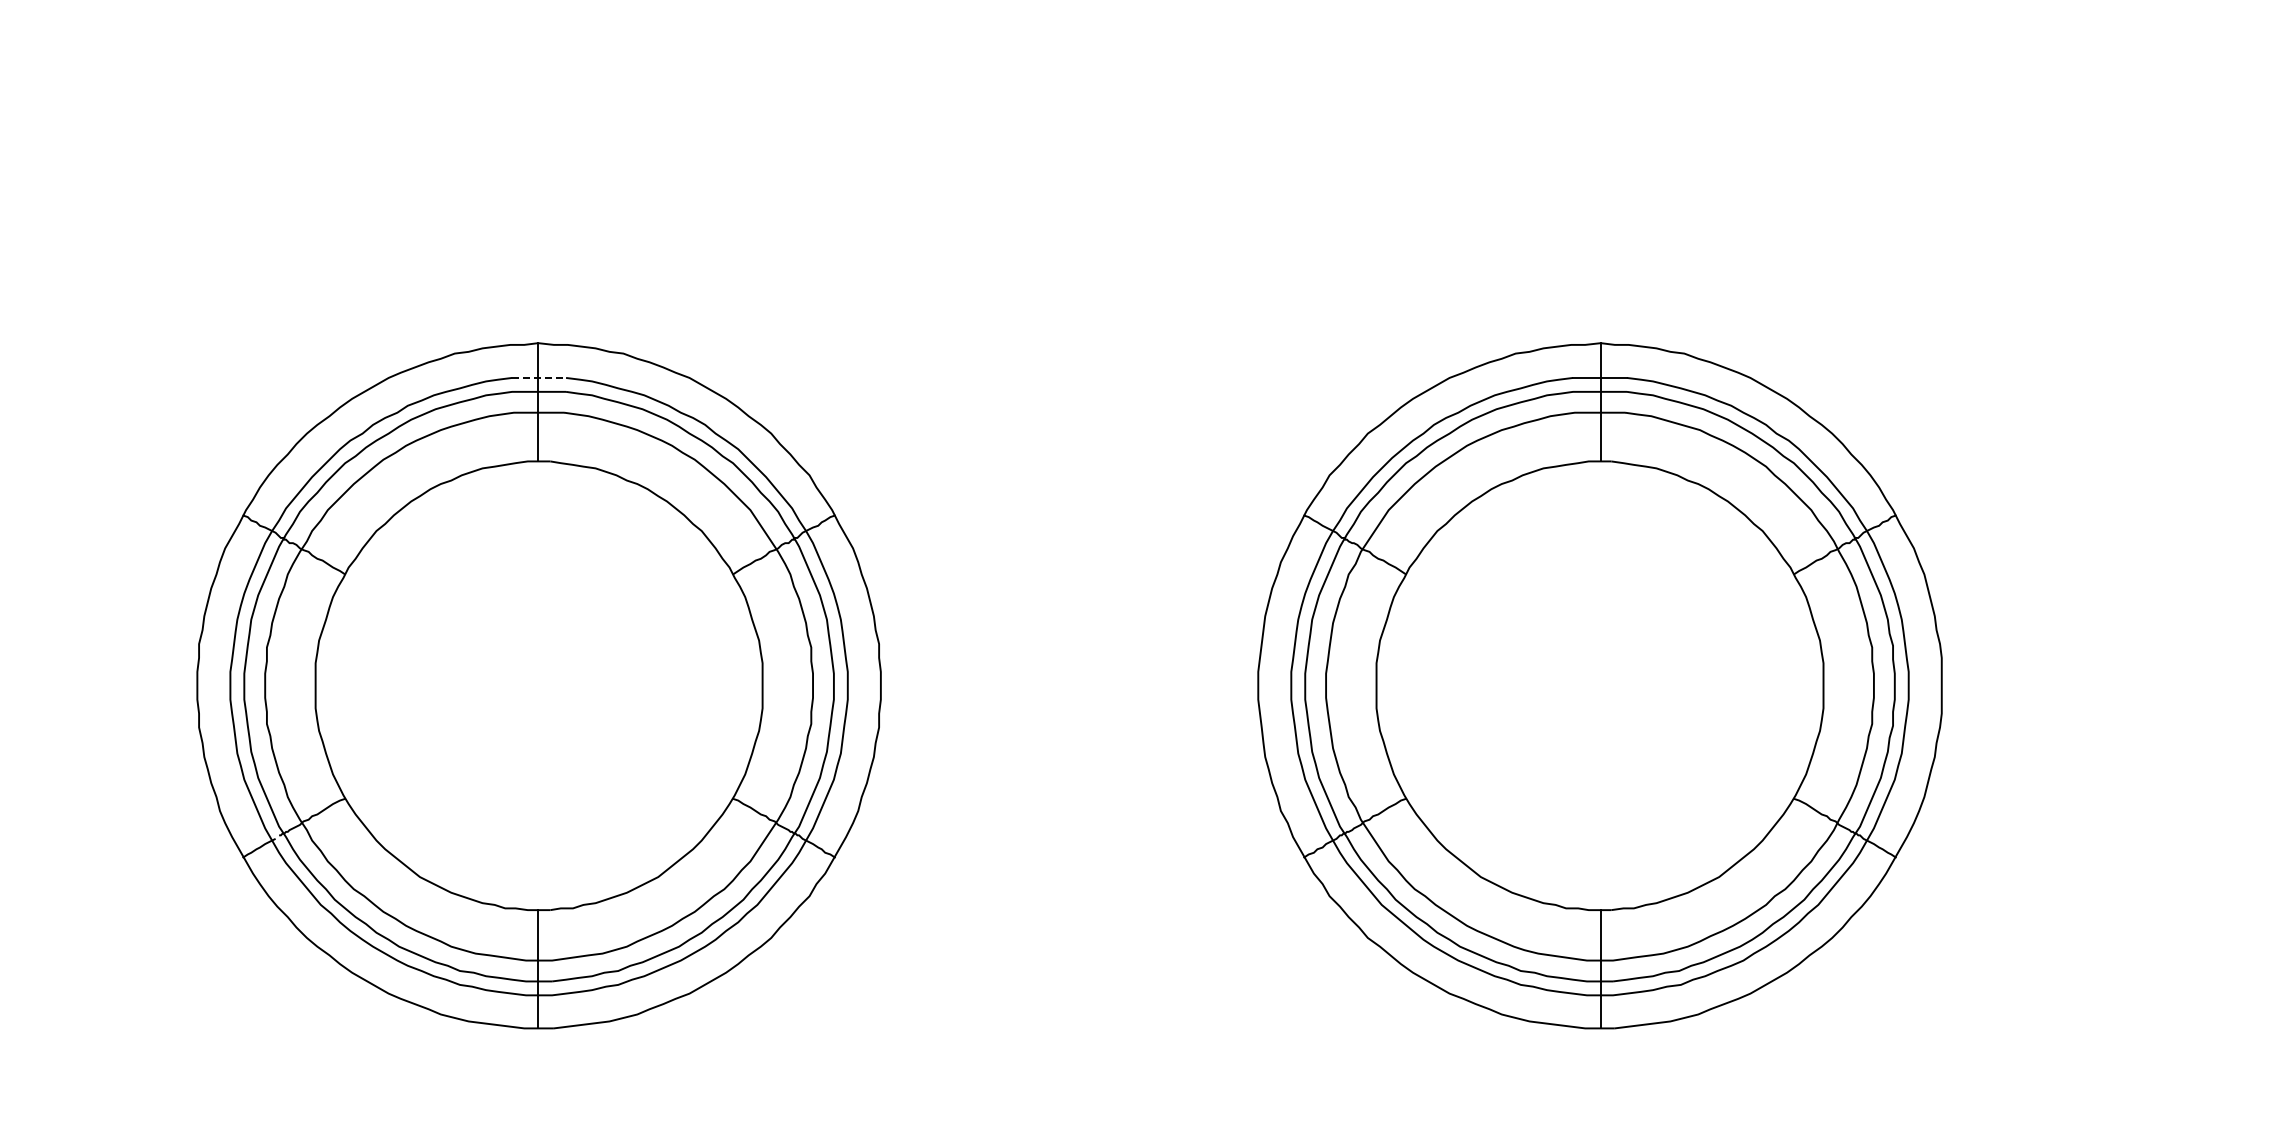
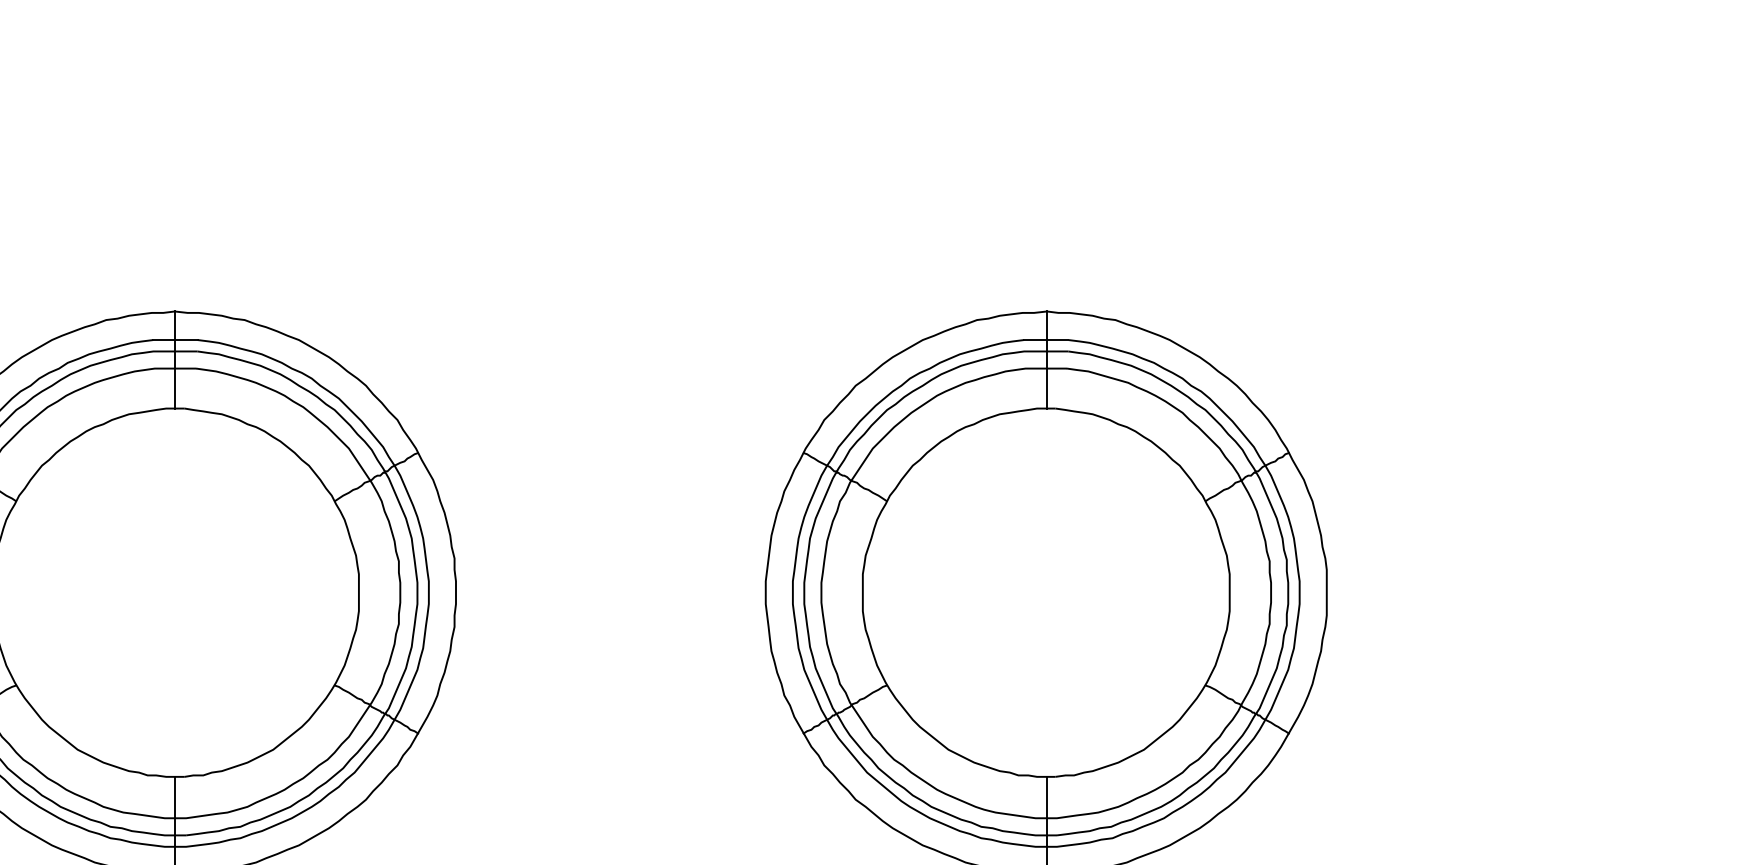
line: (539, 377) -> (175, 339), dashed -> solid

